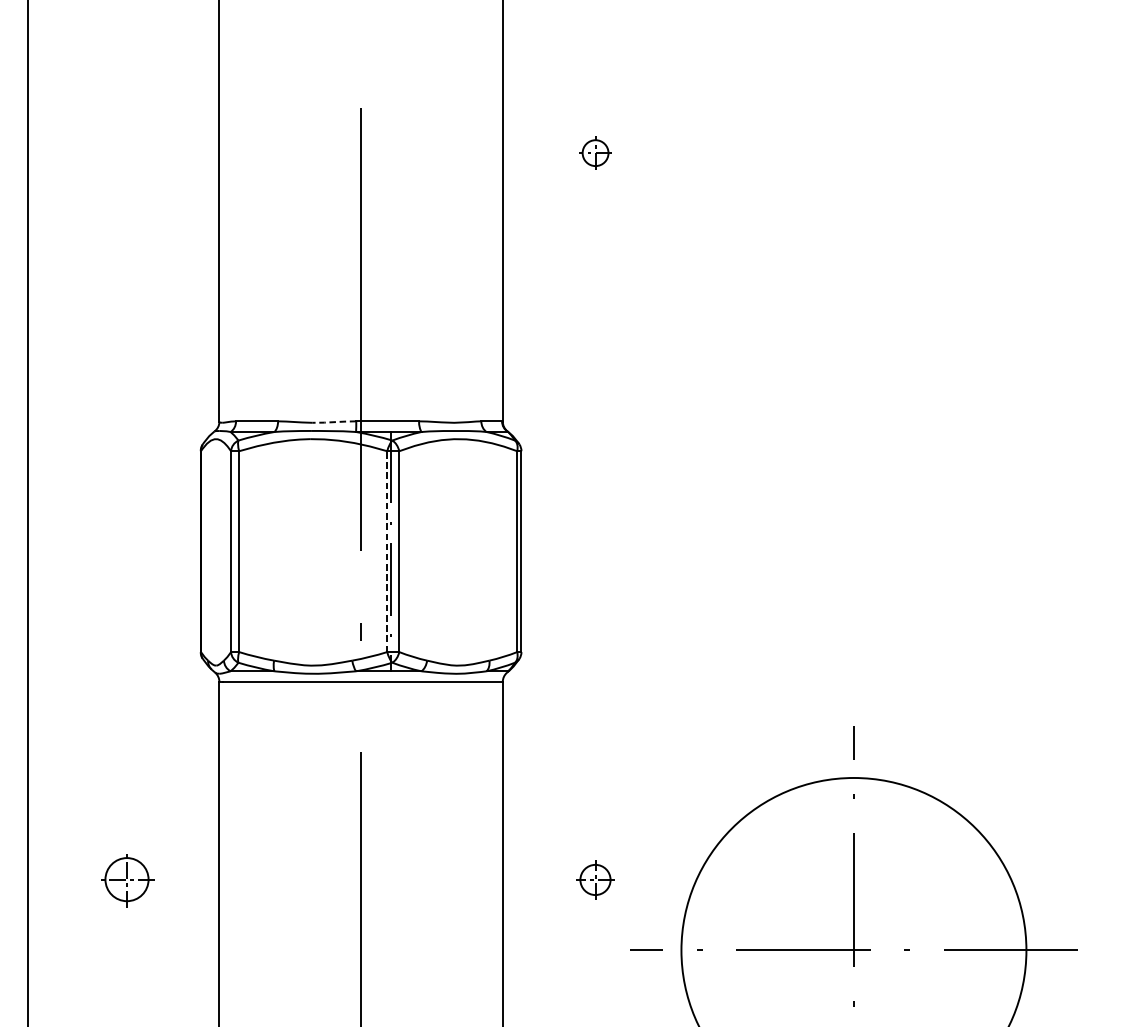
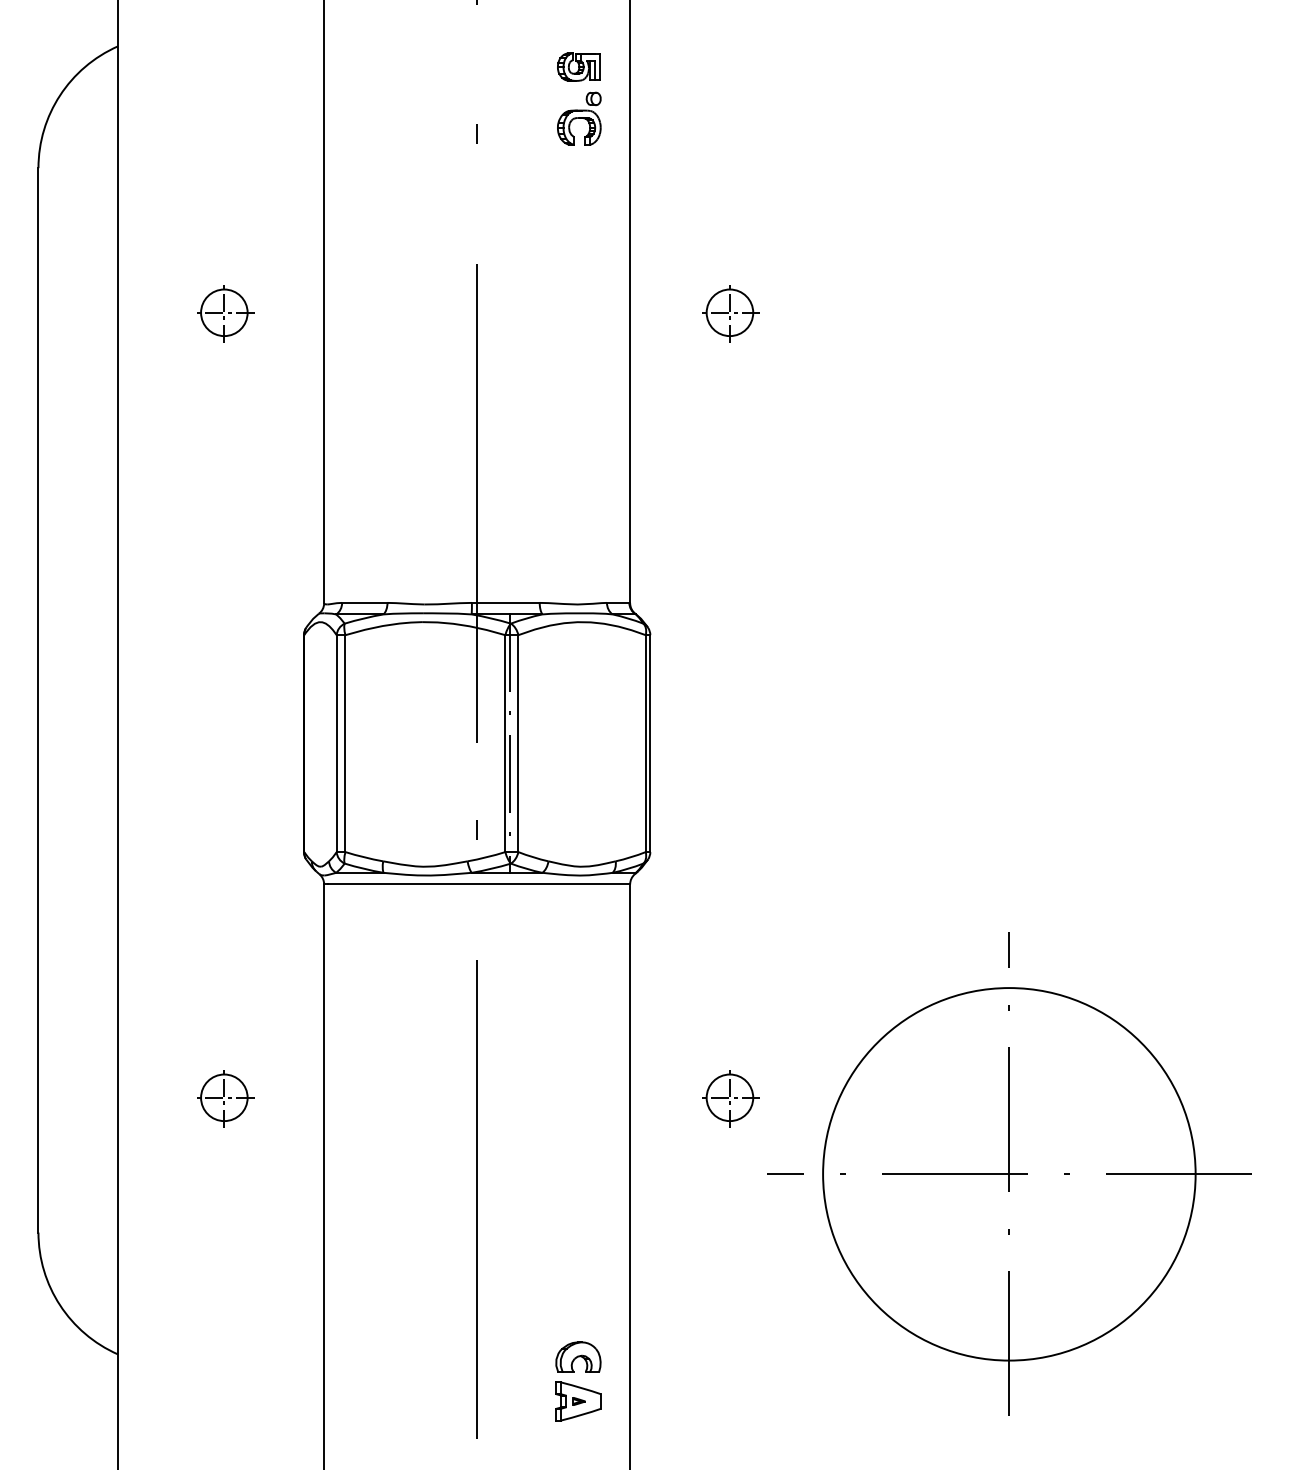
part: (128, 153) -> (225, 313), added
part: (595, 153) -> (730, 313), size x1.67
line: (334, 421) -> (448, 603), dashed -> solid
line: (387, 551) -> (505, 743), dashed -> solid
part: (595, 880) -> (730, 1098), size x1.43

